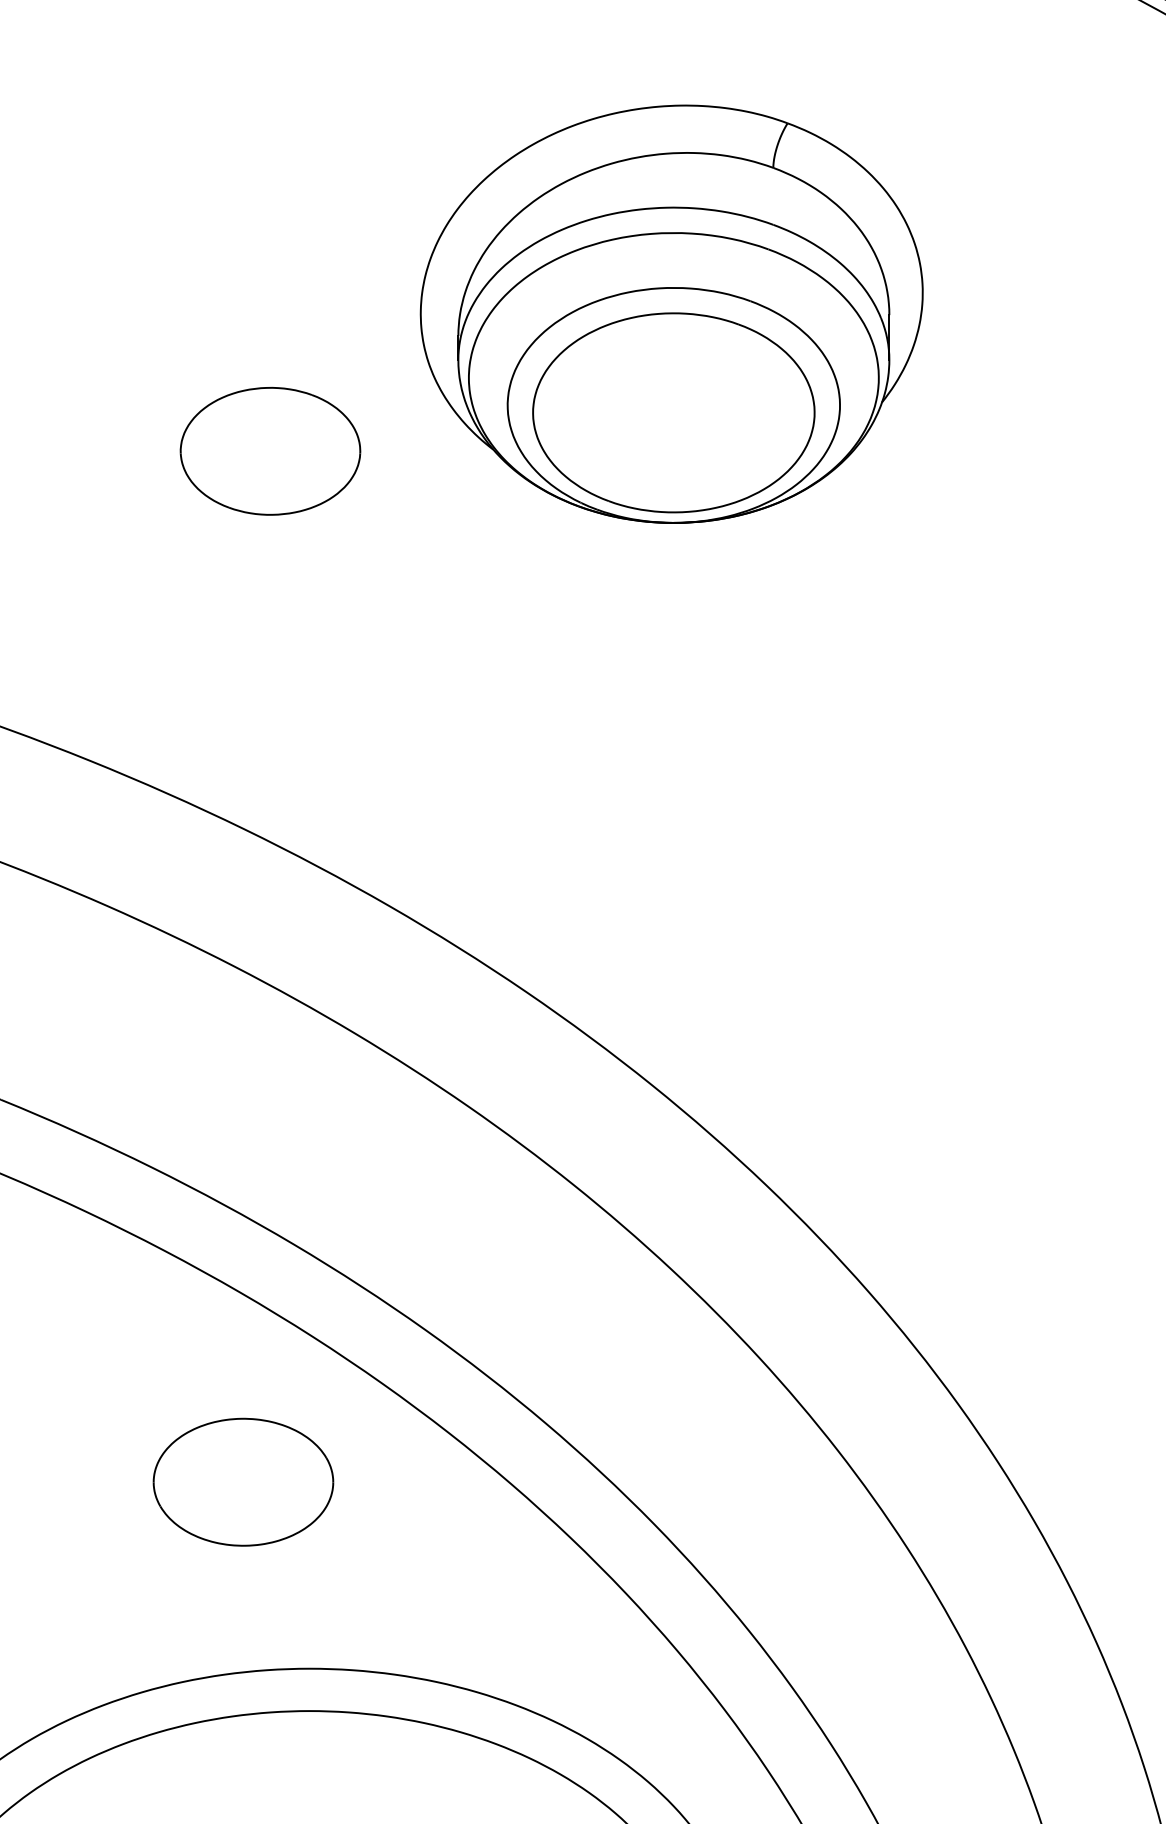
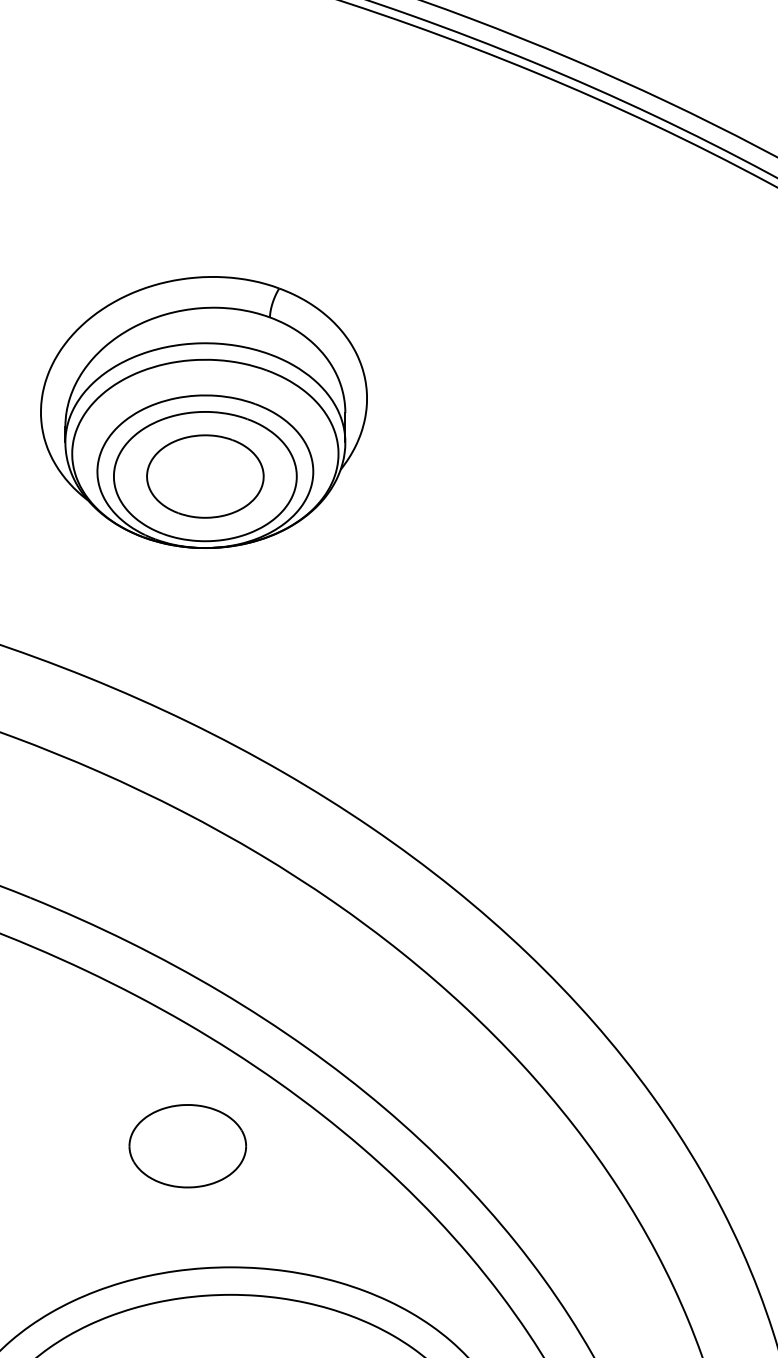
part: (670, 314) -> (203, 412), moved

